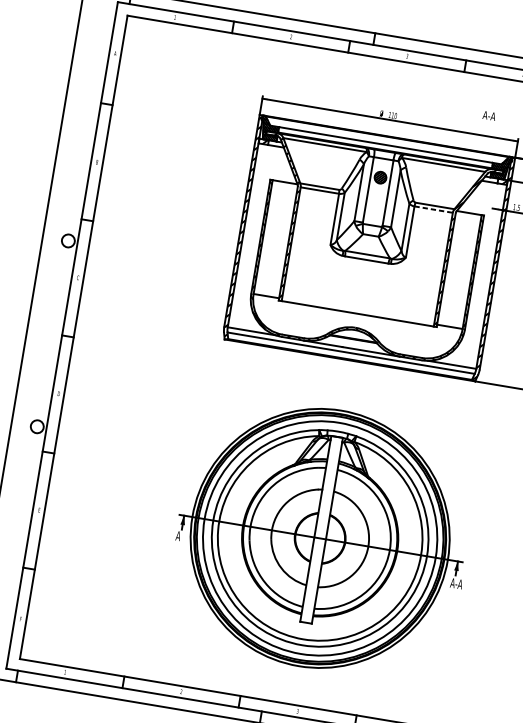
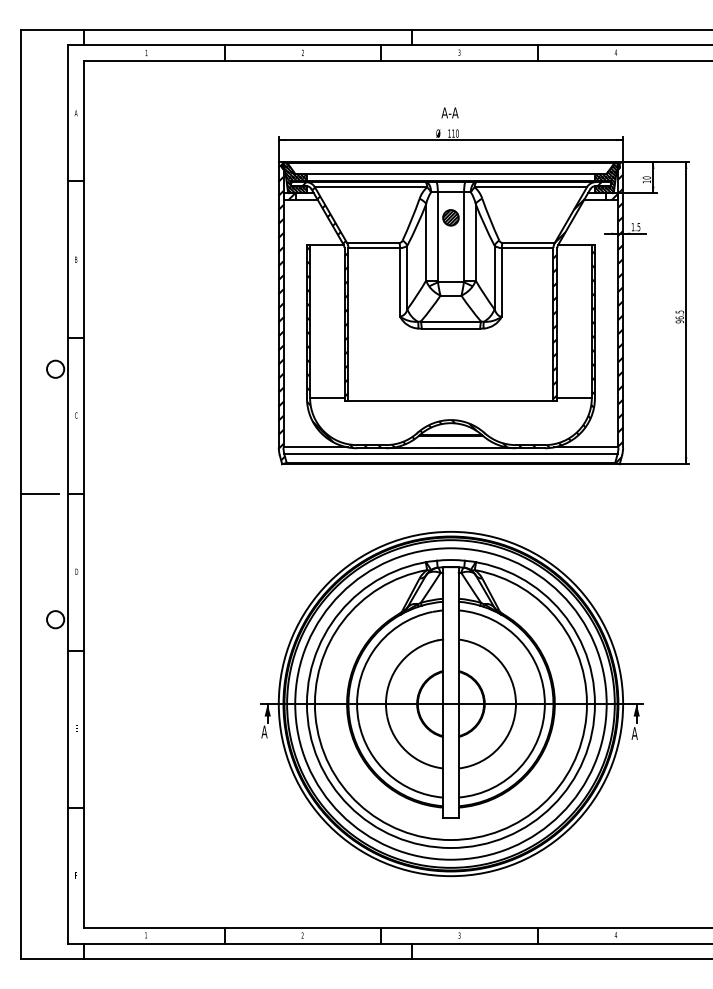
text: (488, 115) -> (449, 112), moved
line: (433, 209) -> (527, 248), dashed -> solid
line: (40, 331) -> (39, 494), added
text: (458, 584) -> (642, 733), A-A -> A

